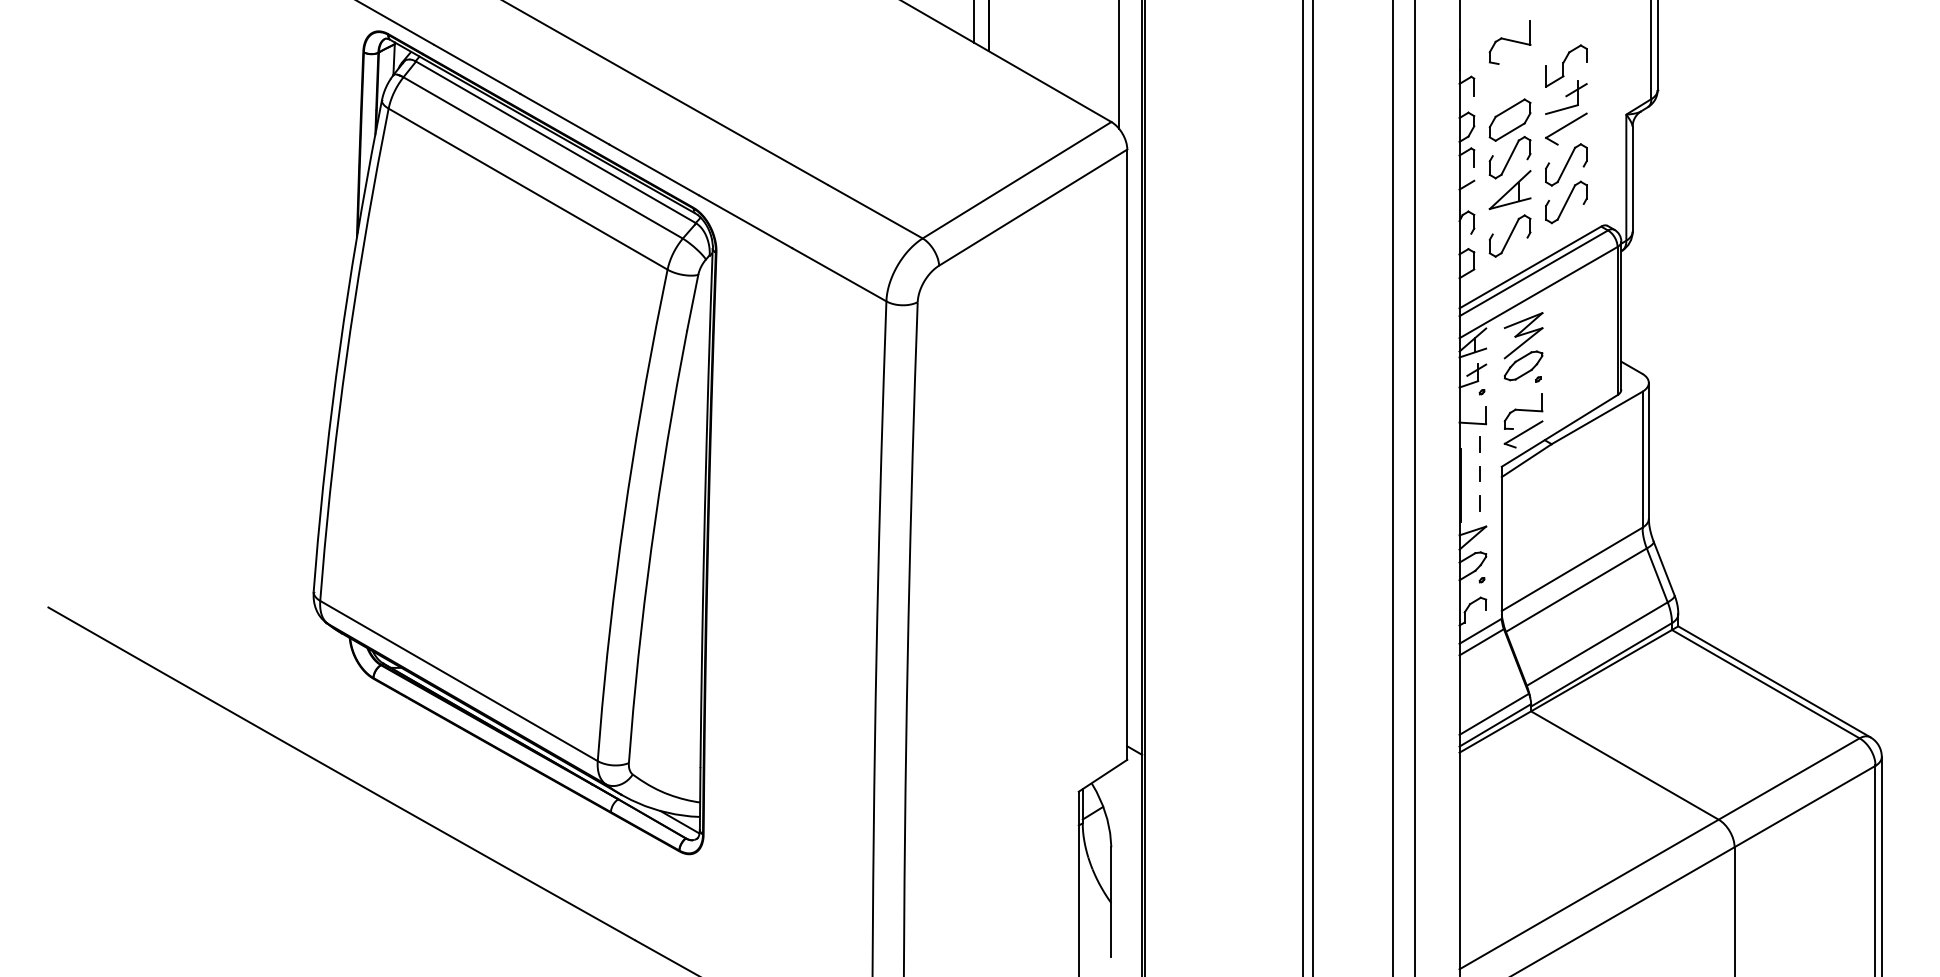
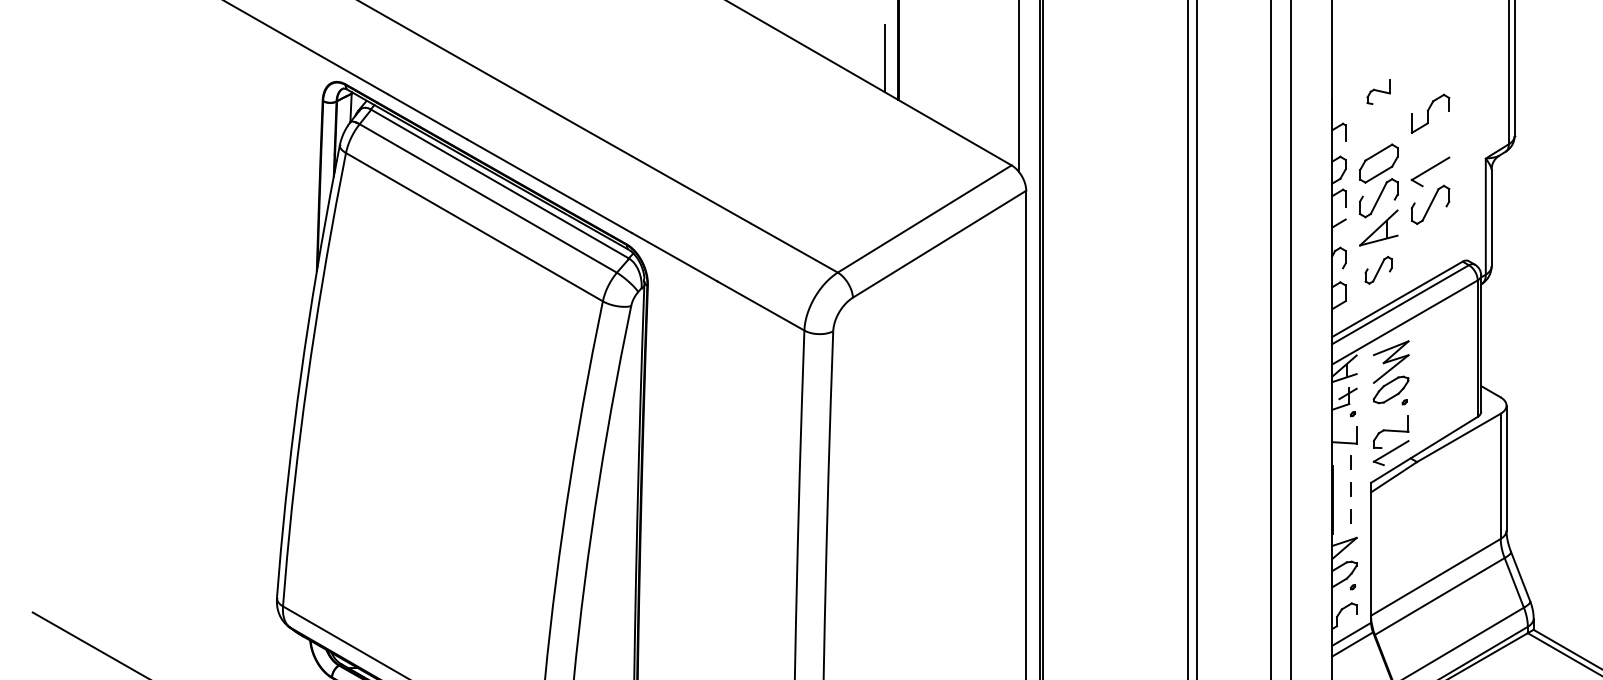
part: (1509, 42) -> (1378, 92), size x0.6
part: (1566, 97) -> (1430, 142), removed
part: (1566, 202) -> (1430, 239), removed
part: (1509, 235) -> (1378, 269), size x0.7

